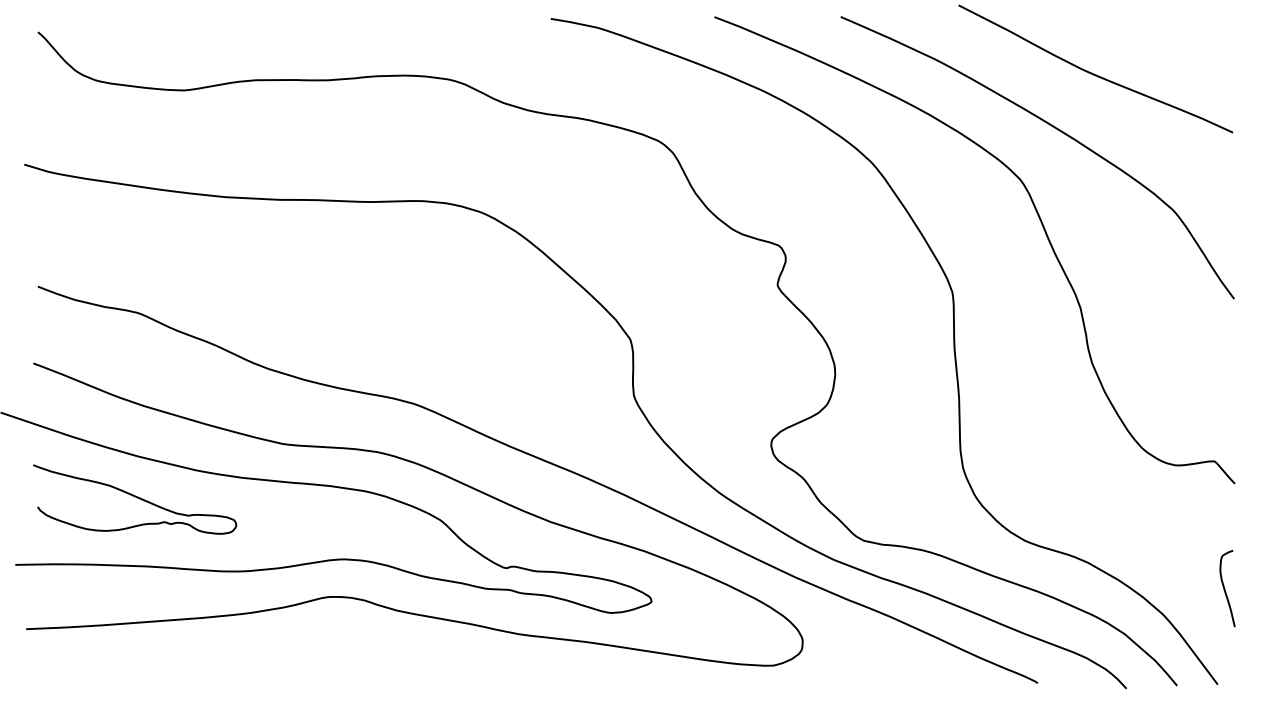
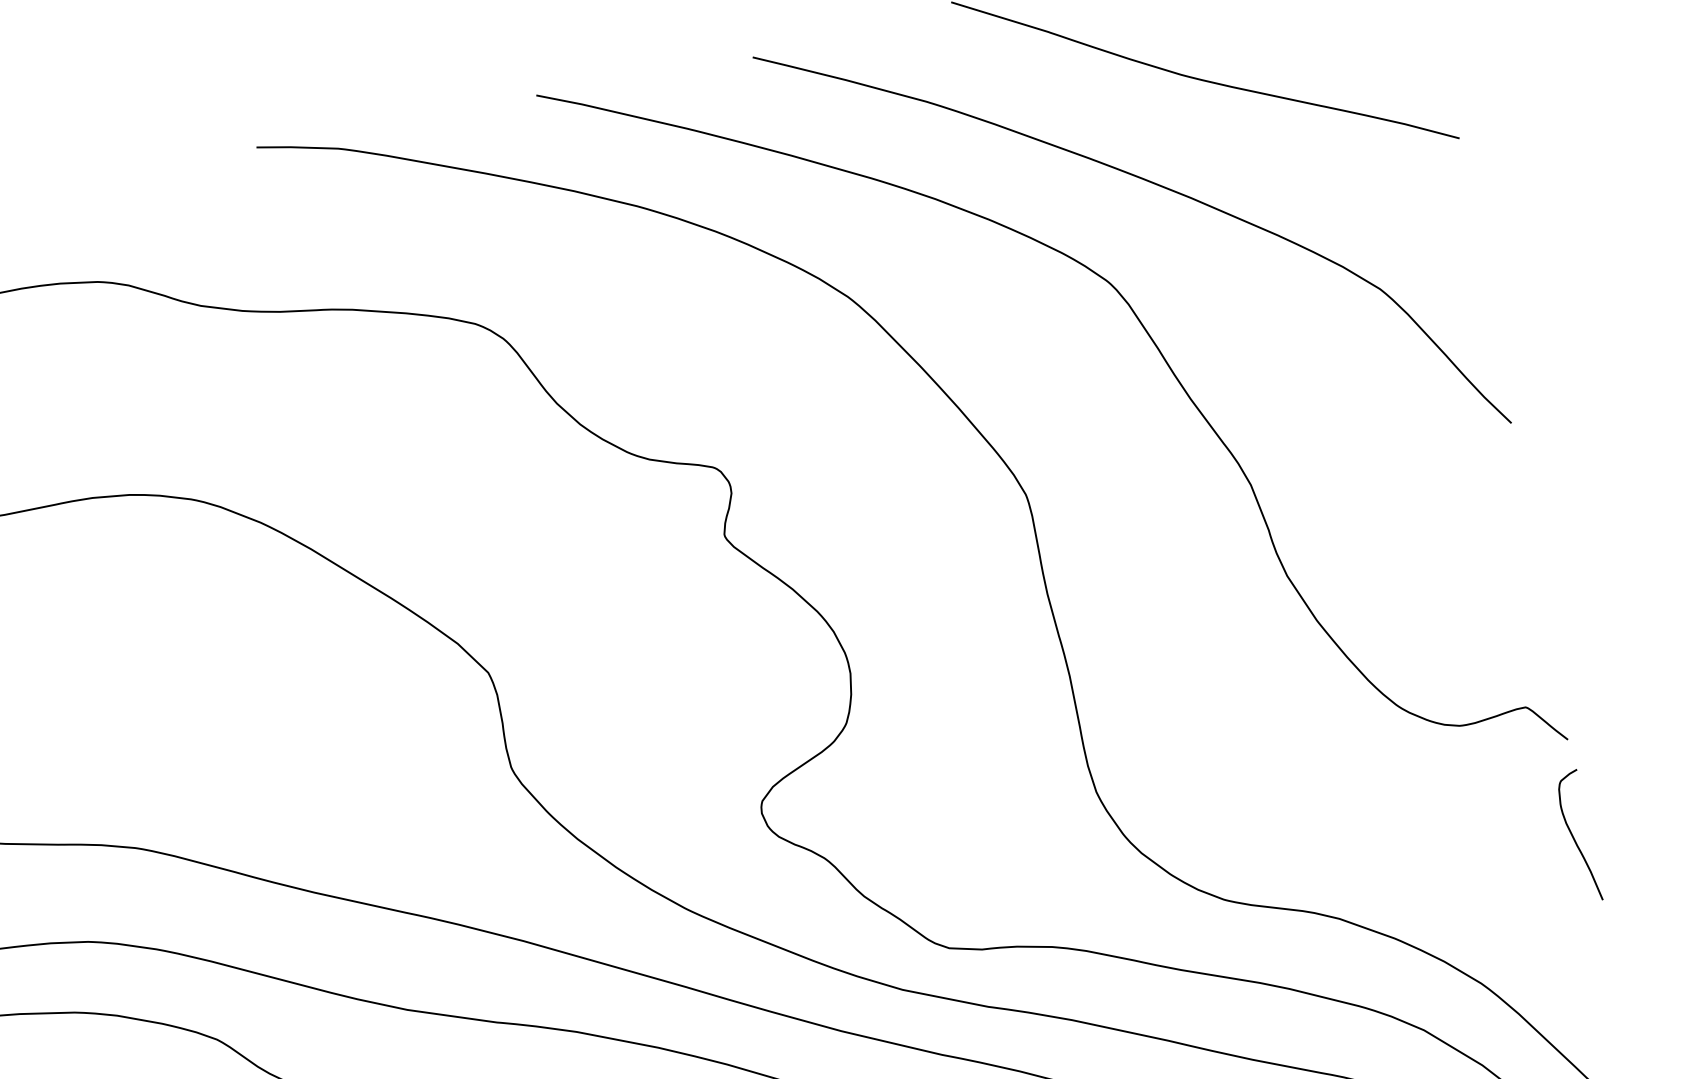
curve: (1225, 588) -> (1575, 836), moved

